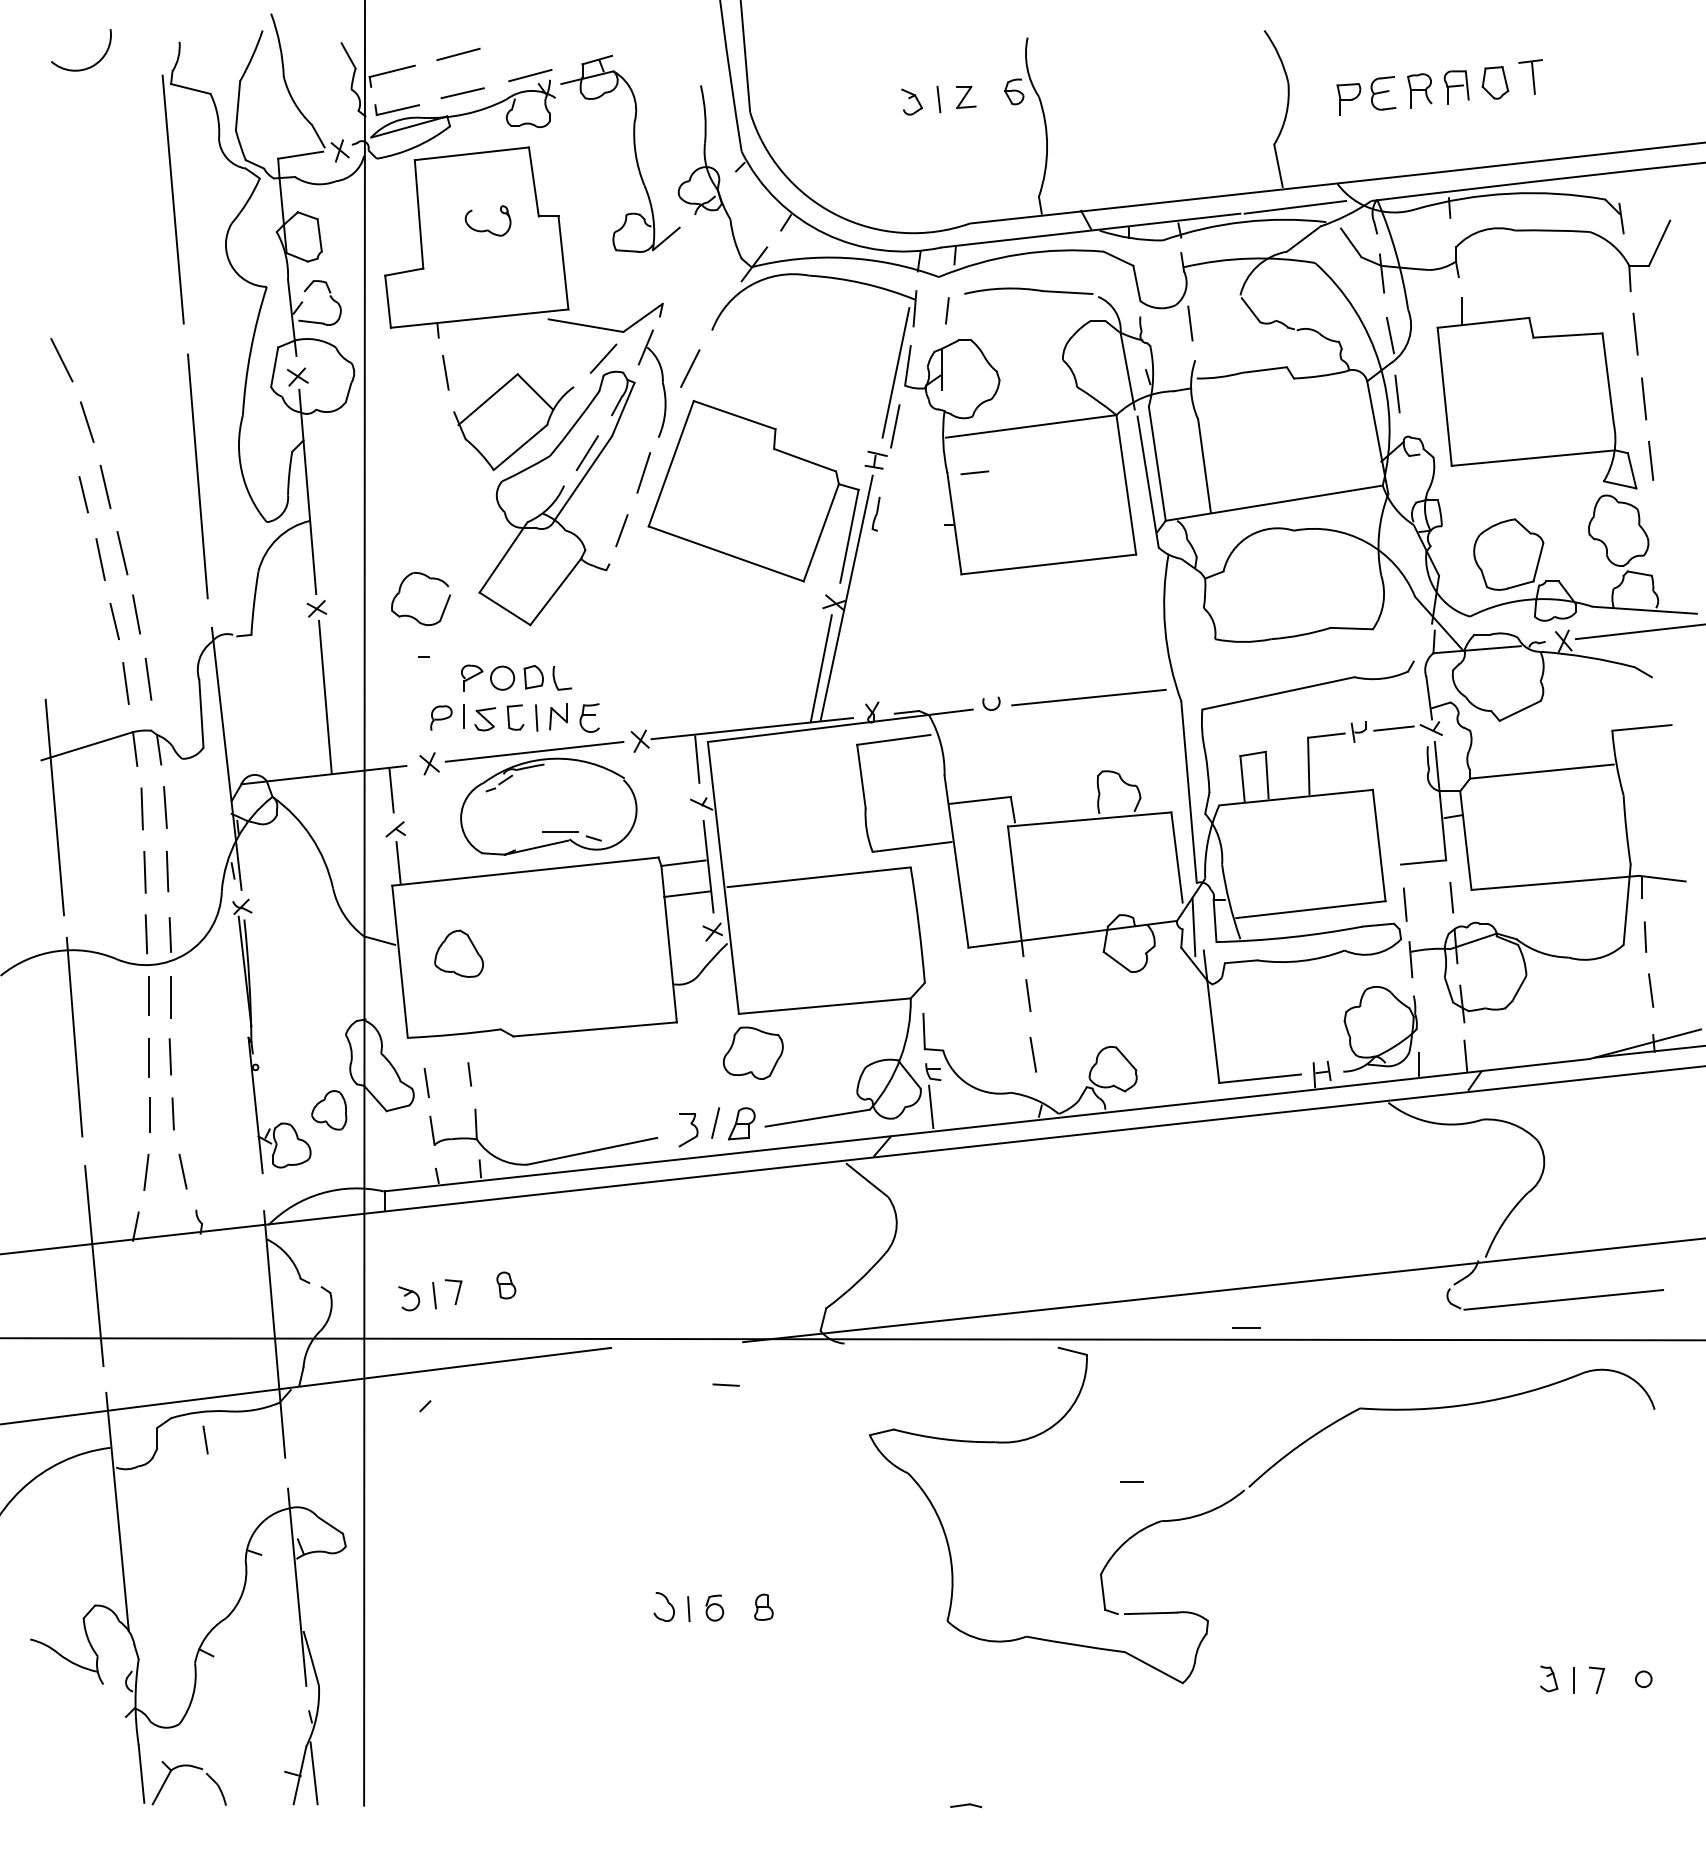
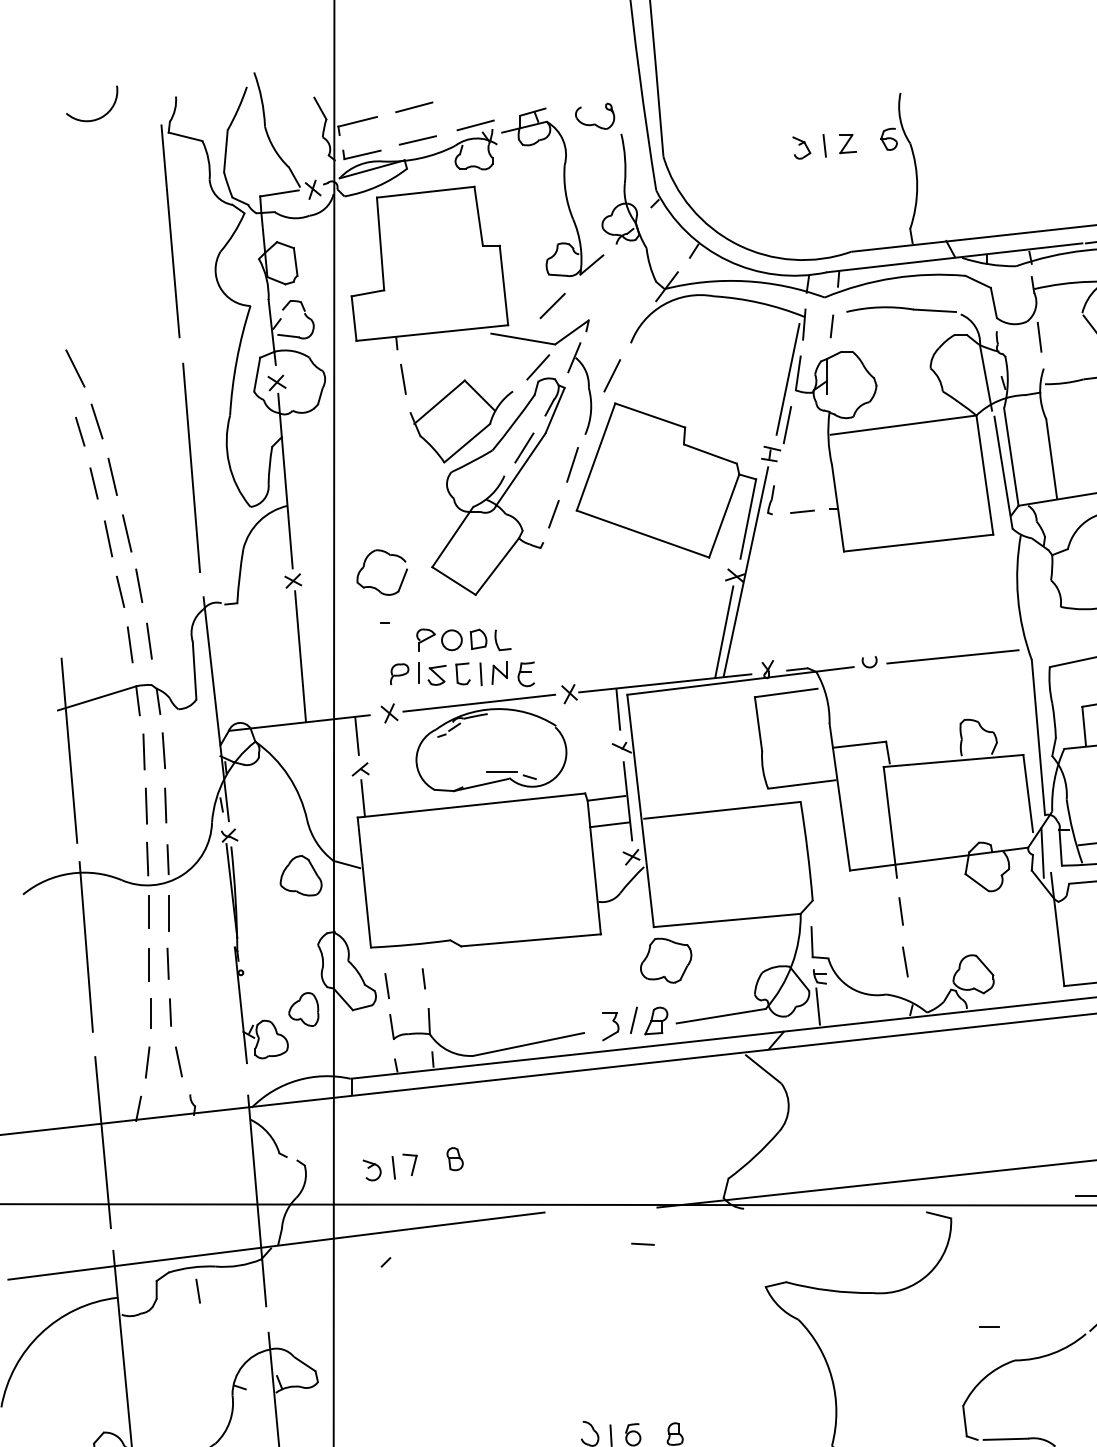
part: (487, 229) -> (594, 123), moved
line: (620, 286) -> (552, 305), added
line: (67, 433) -> (80, 431), added
line: (974, 472) -> (802, 511), moved
part: (458, 953) -> (300, 875), moved

